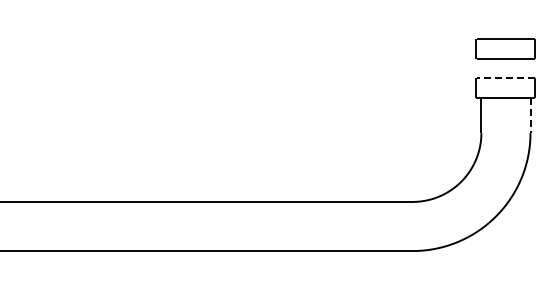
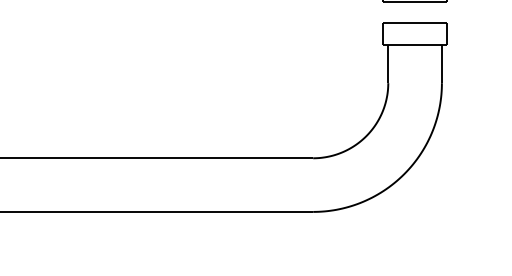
line: (505, 78) -> (414, 23), dashed -> solid
line: (530, 115) -> (441, 63), dashed -> solid

